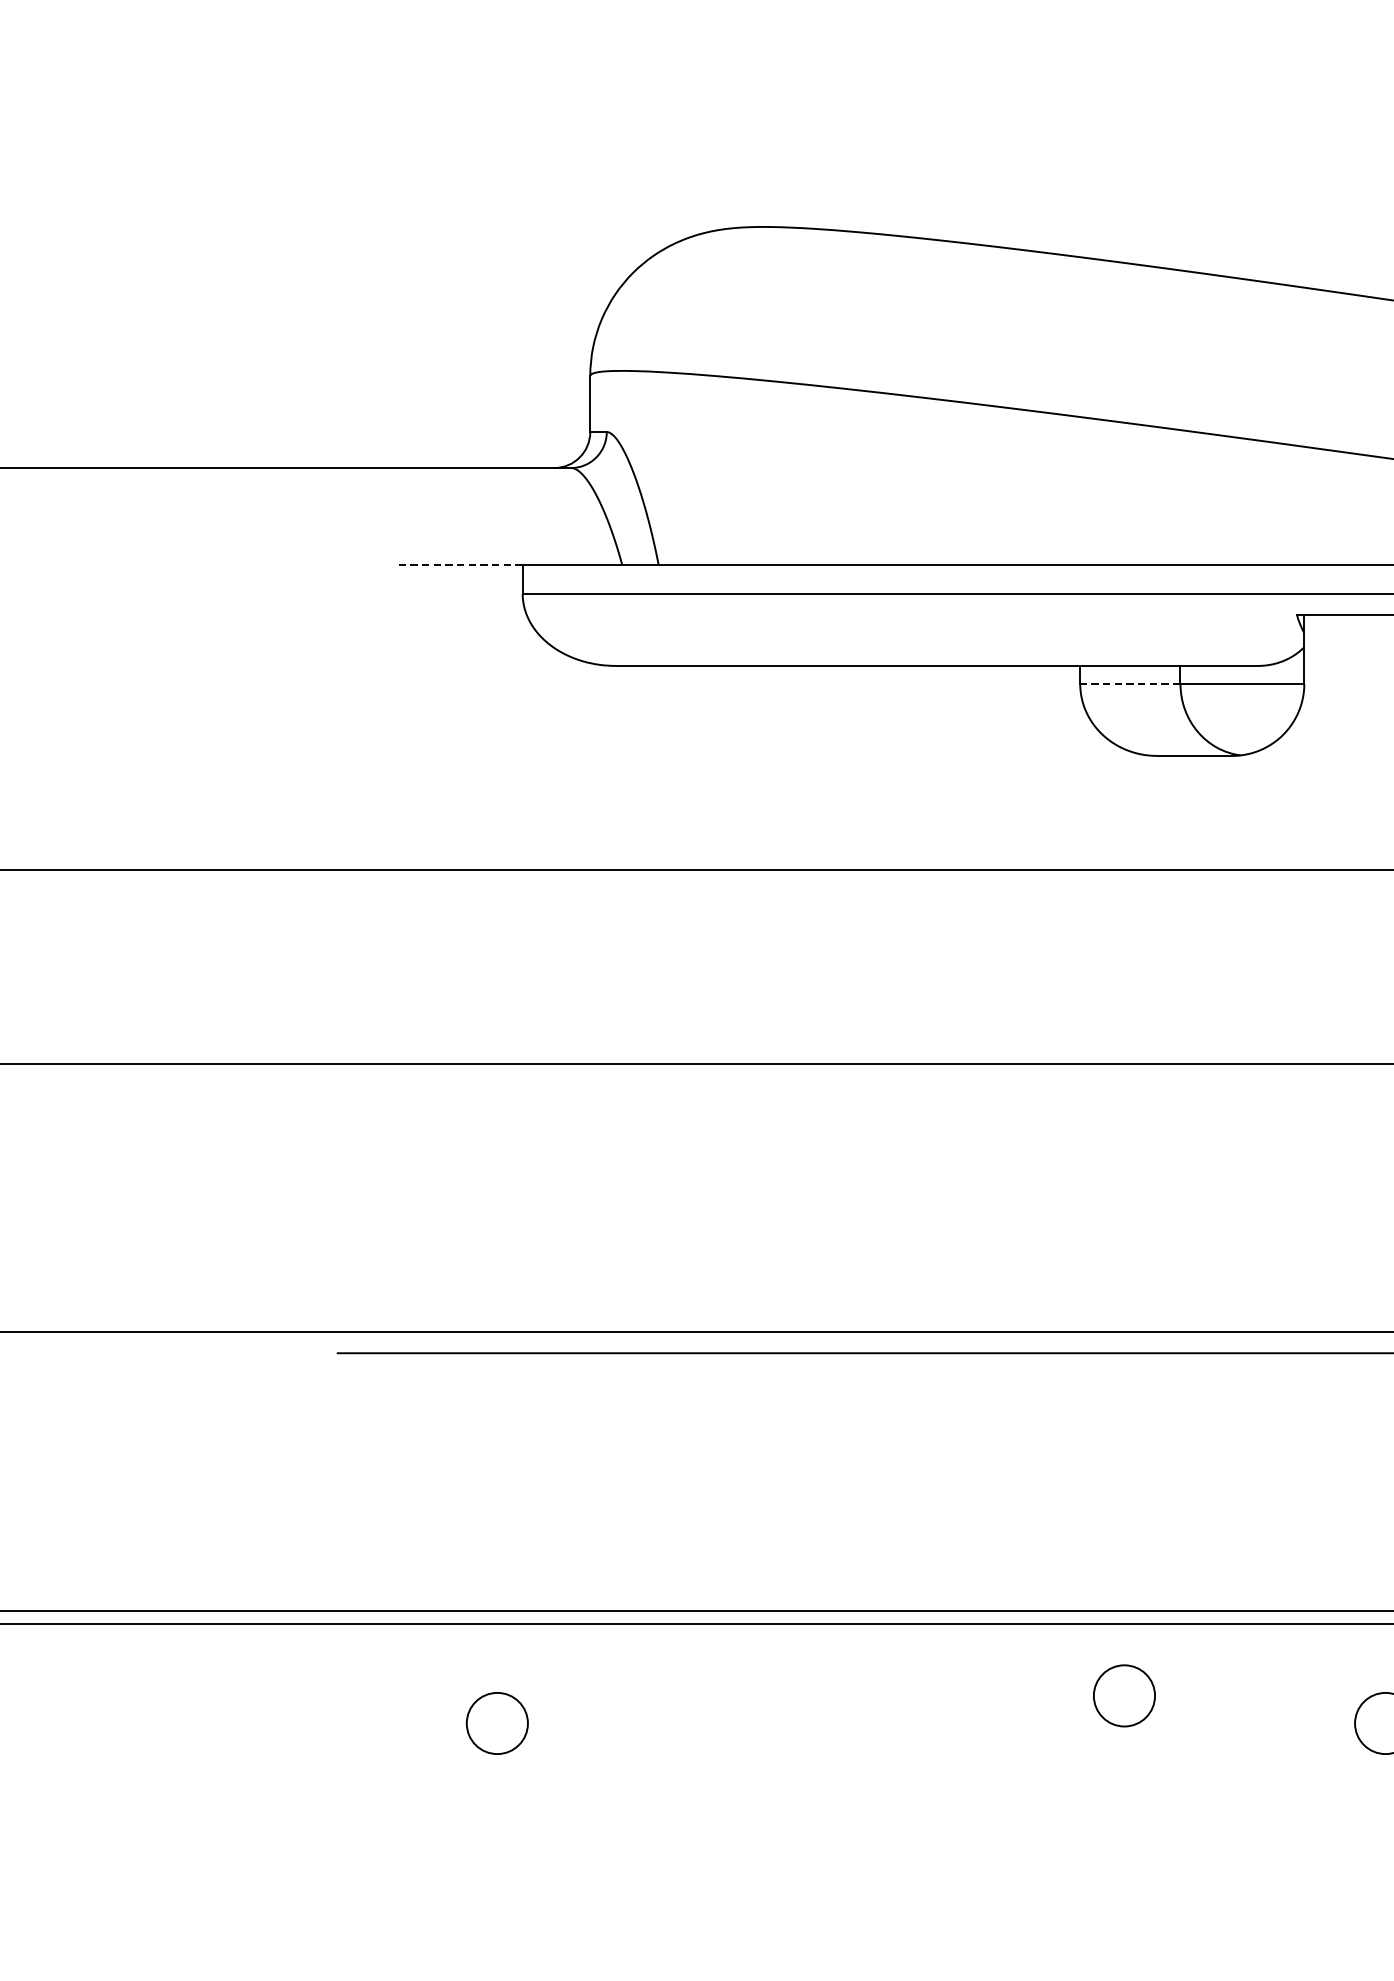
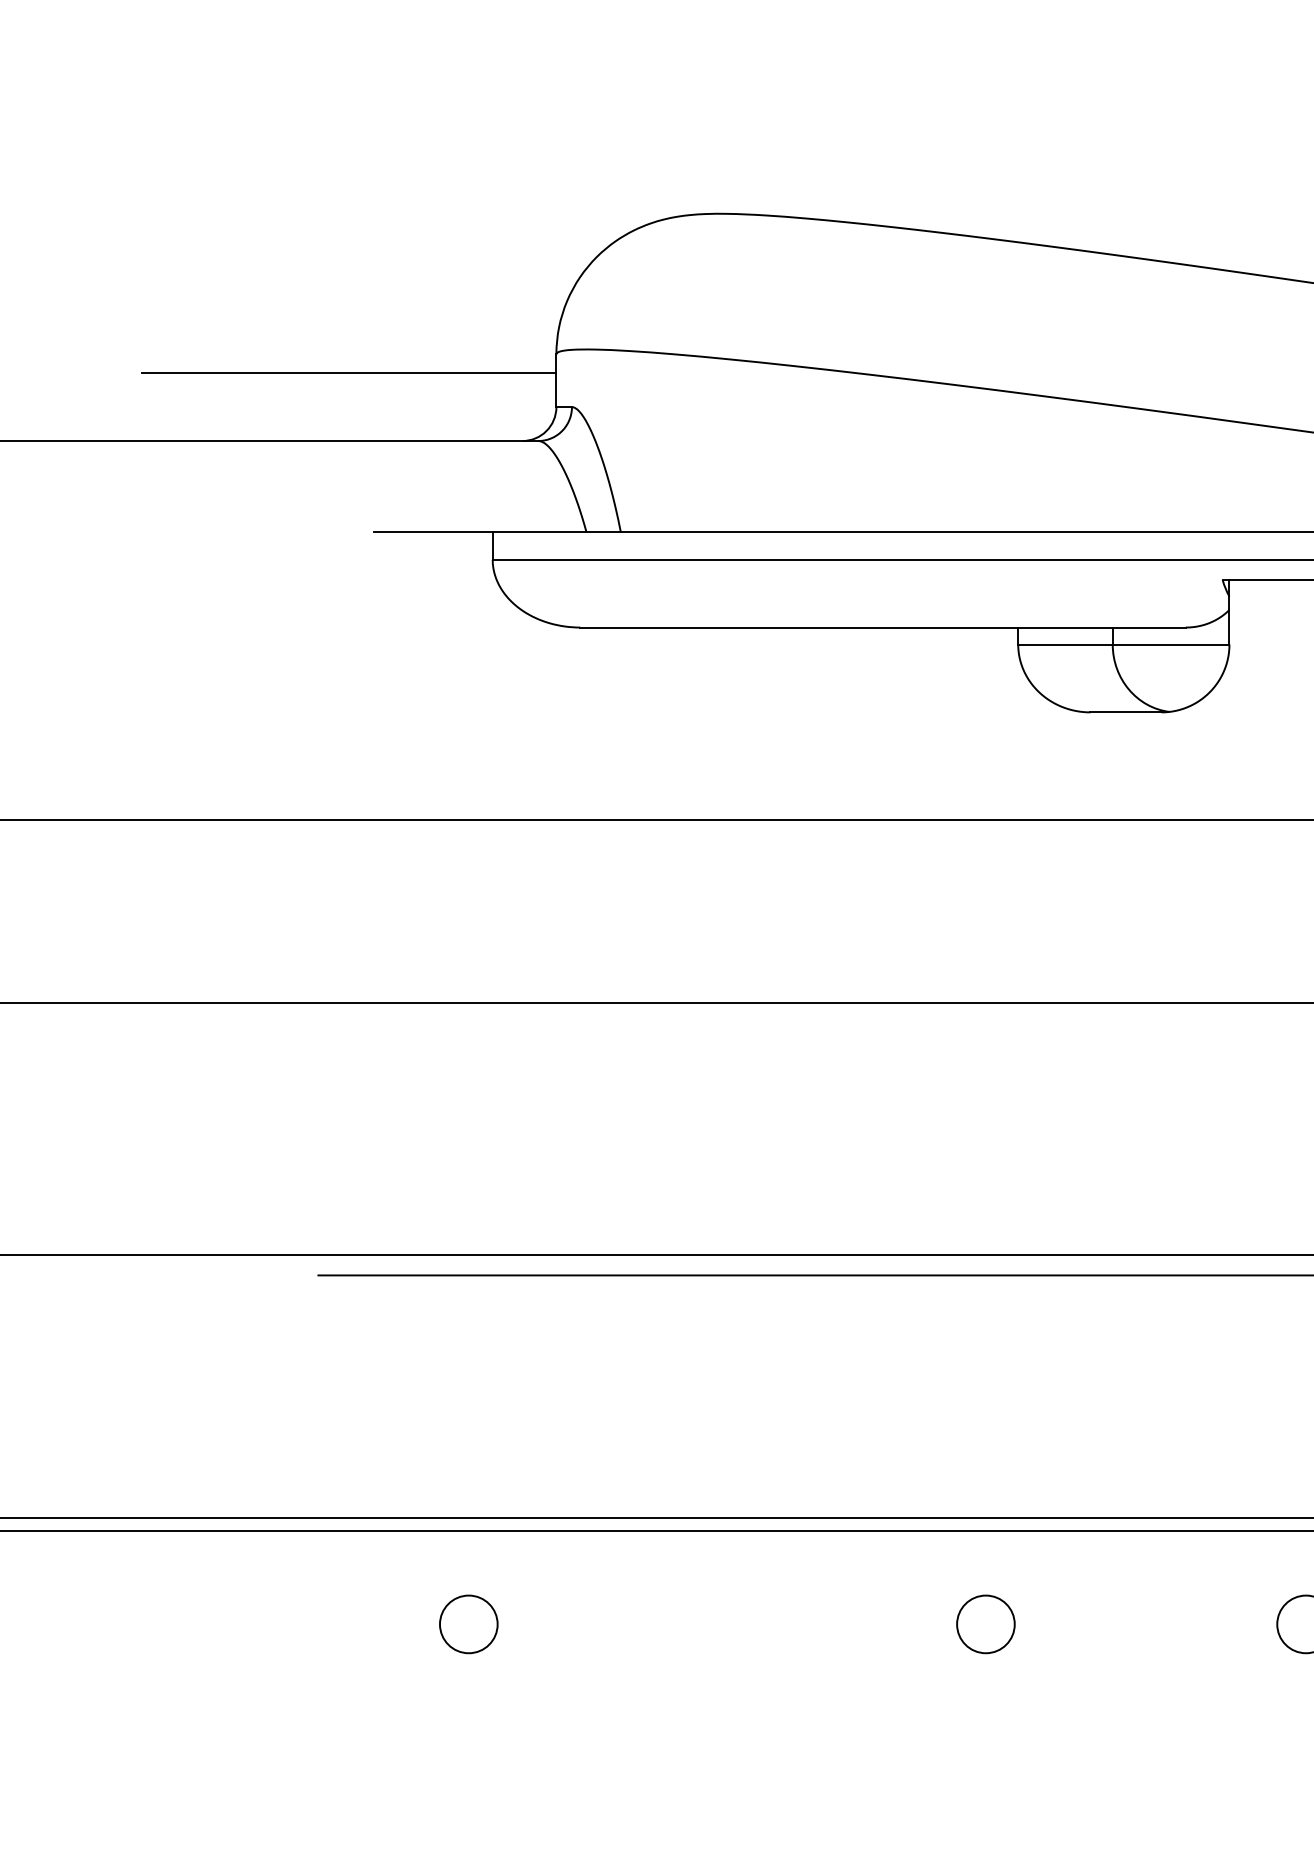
line: (370, 396) -> (349, 373), added
line: (458, 565) -> (432, 532), dashed -> solid
line: (1129, 683) -> (1064, 644), dashed -> solid
circle: (1124, 1695) -> (985, 1624), moved

